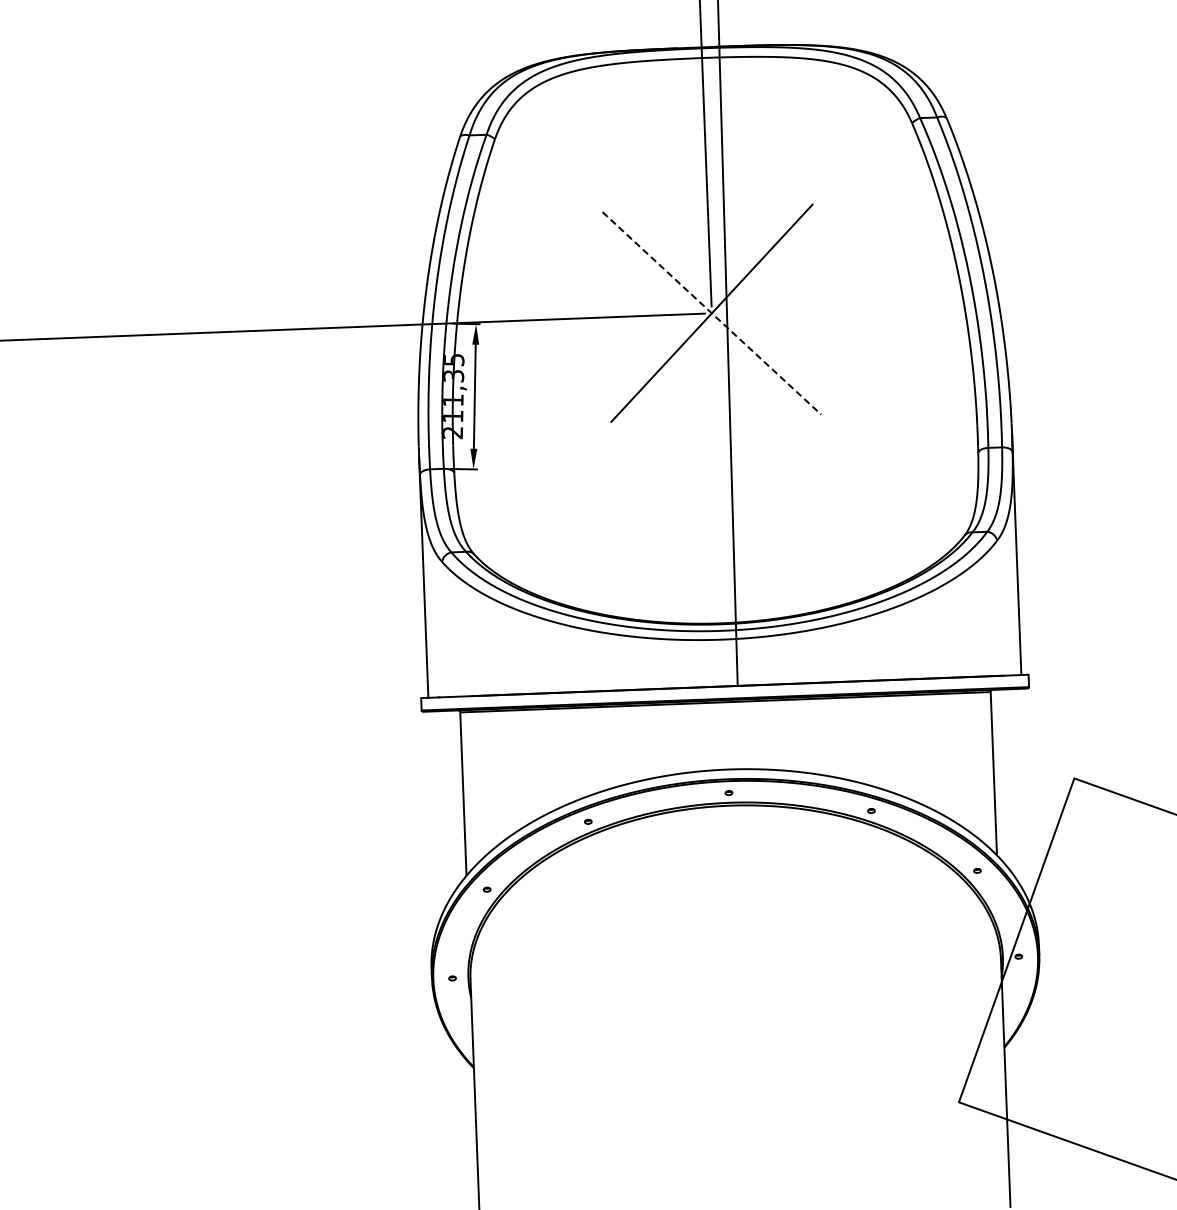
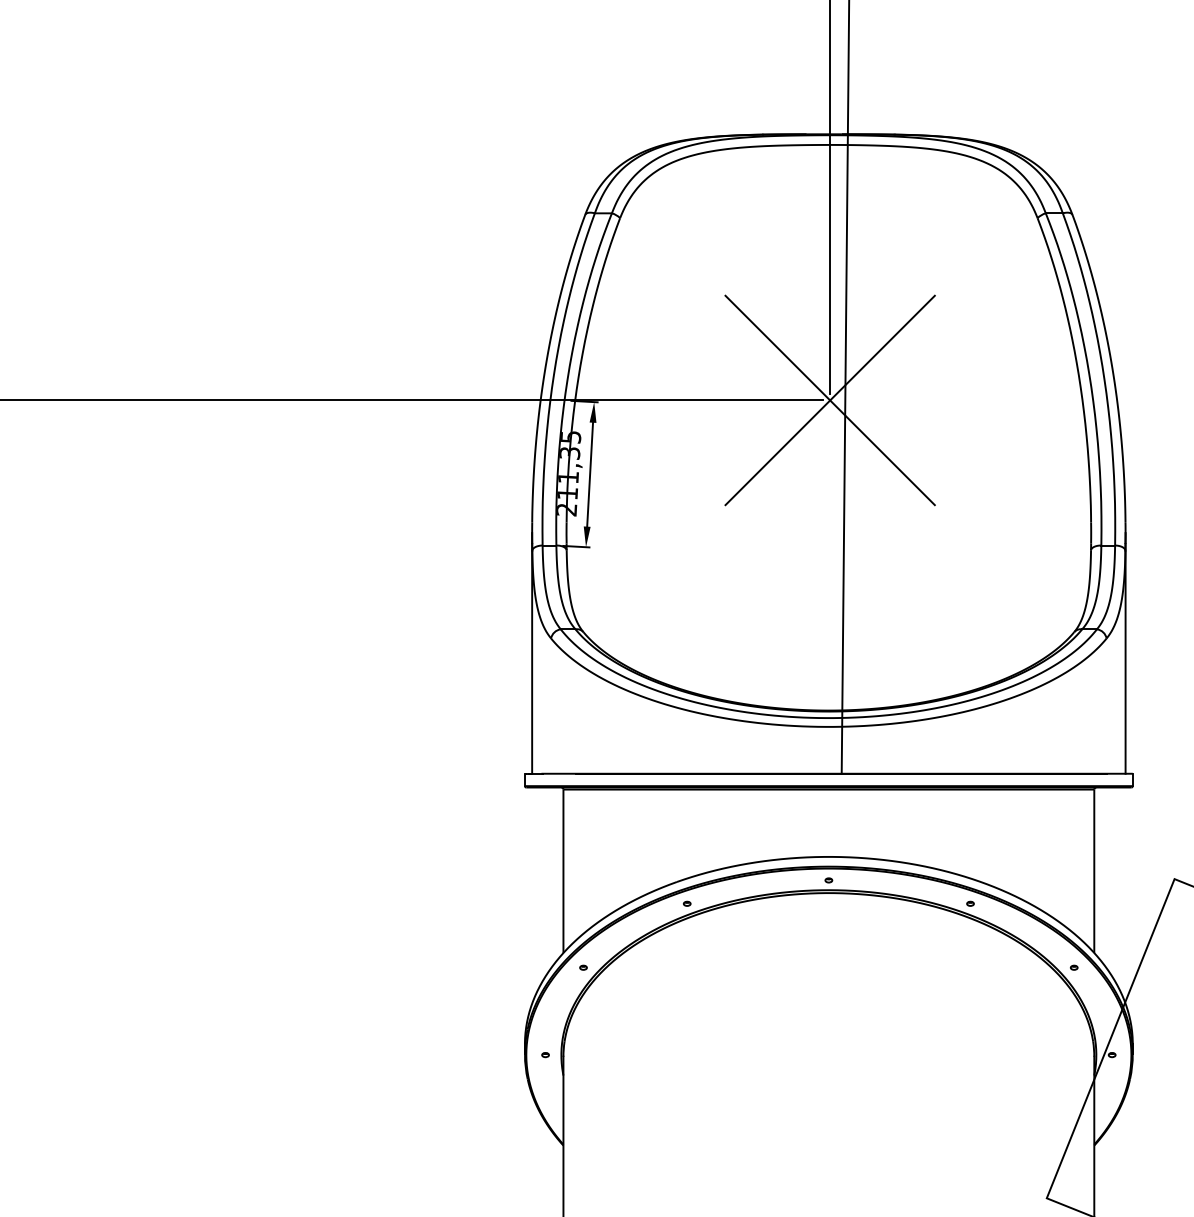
line: (712, 313) -> (830, 400), dashed -> solid

